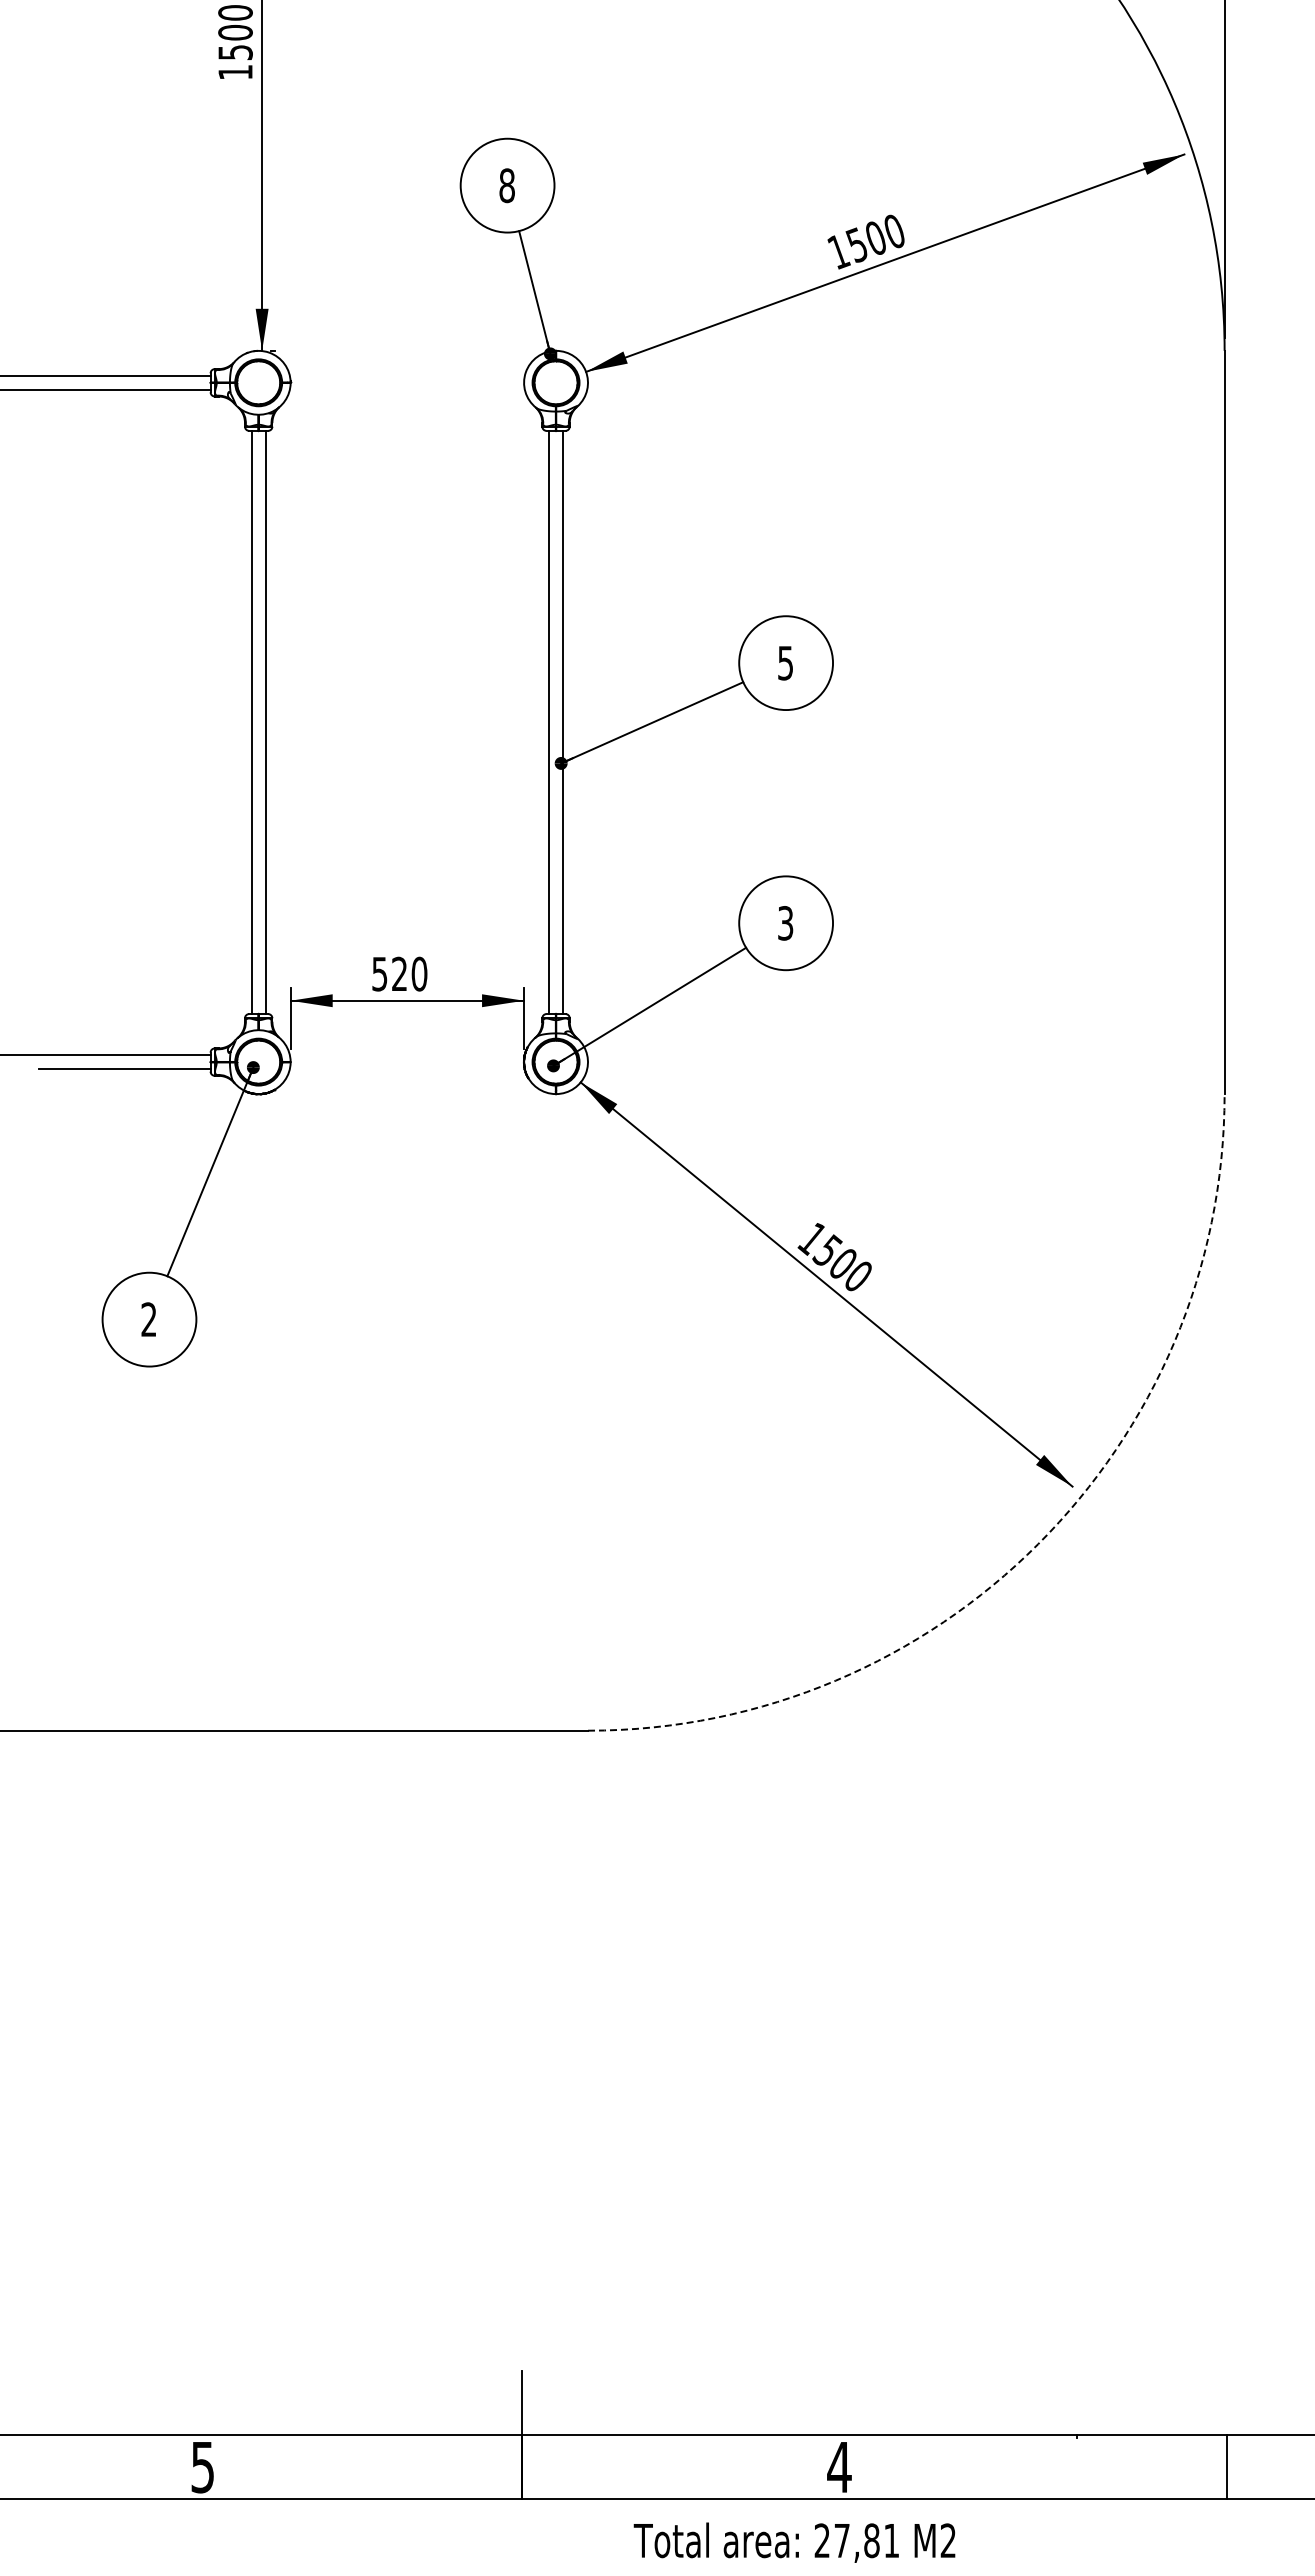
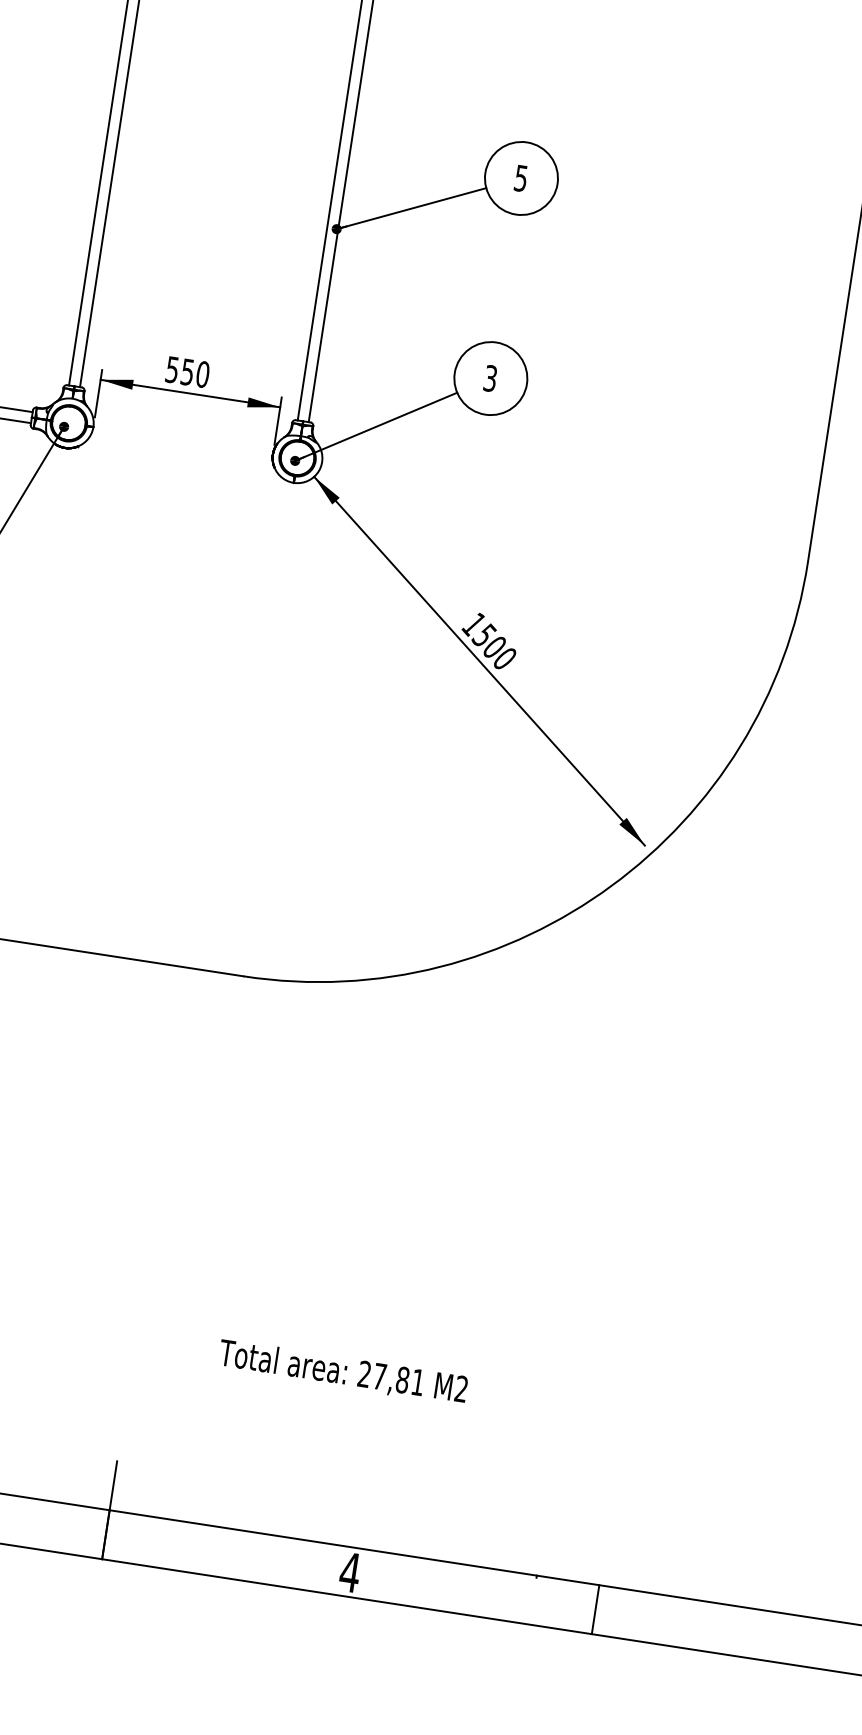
text: (399, 973) -> (187, 371), 520 -> 550
arc: (1038, 1544) -> (611, 886), dashed -> solid
line: (1227, 2466) -> (595, 1609), moved
text: (794, 2542) -> (343, 1372), moved

